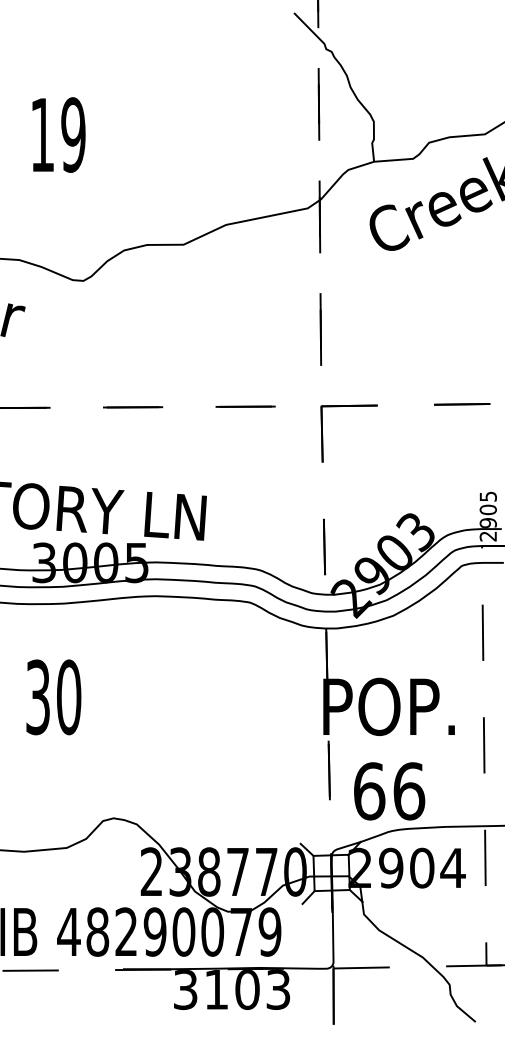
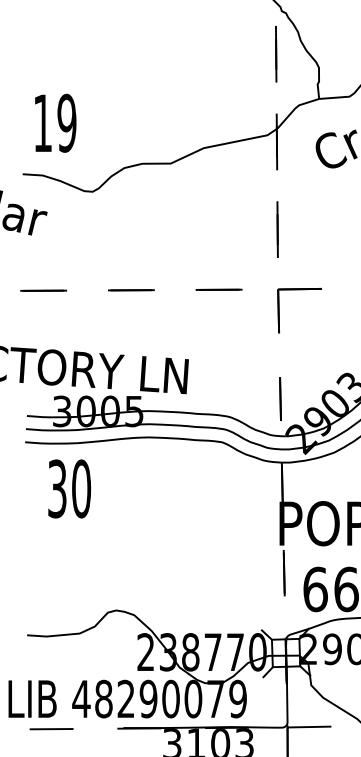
text: (58, 134) -> (55, 122), moved
text: (53, 697) -> (69, 489), moved

